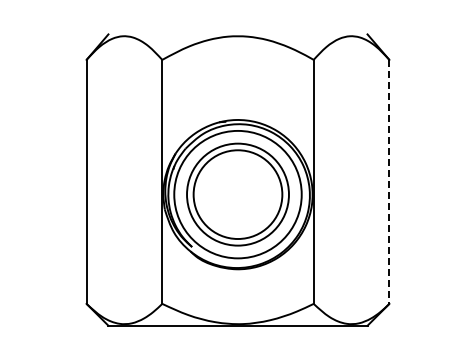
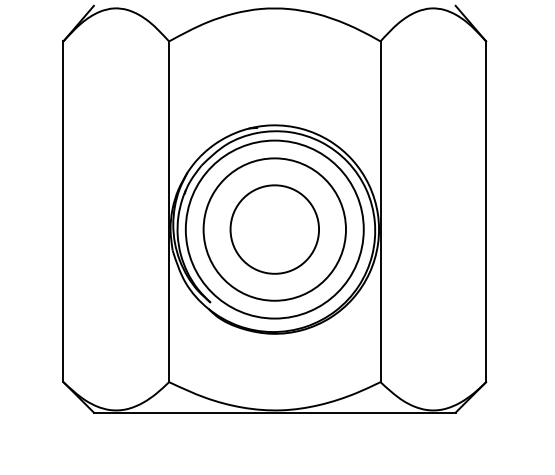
line: (389, 182) -> (486, 212), dashed -> solid
circle: (237, 194) -> (274, 229), size x0.71

